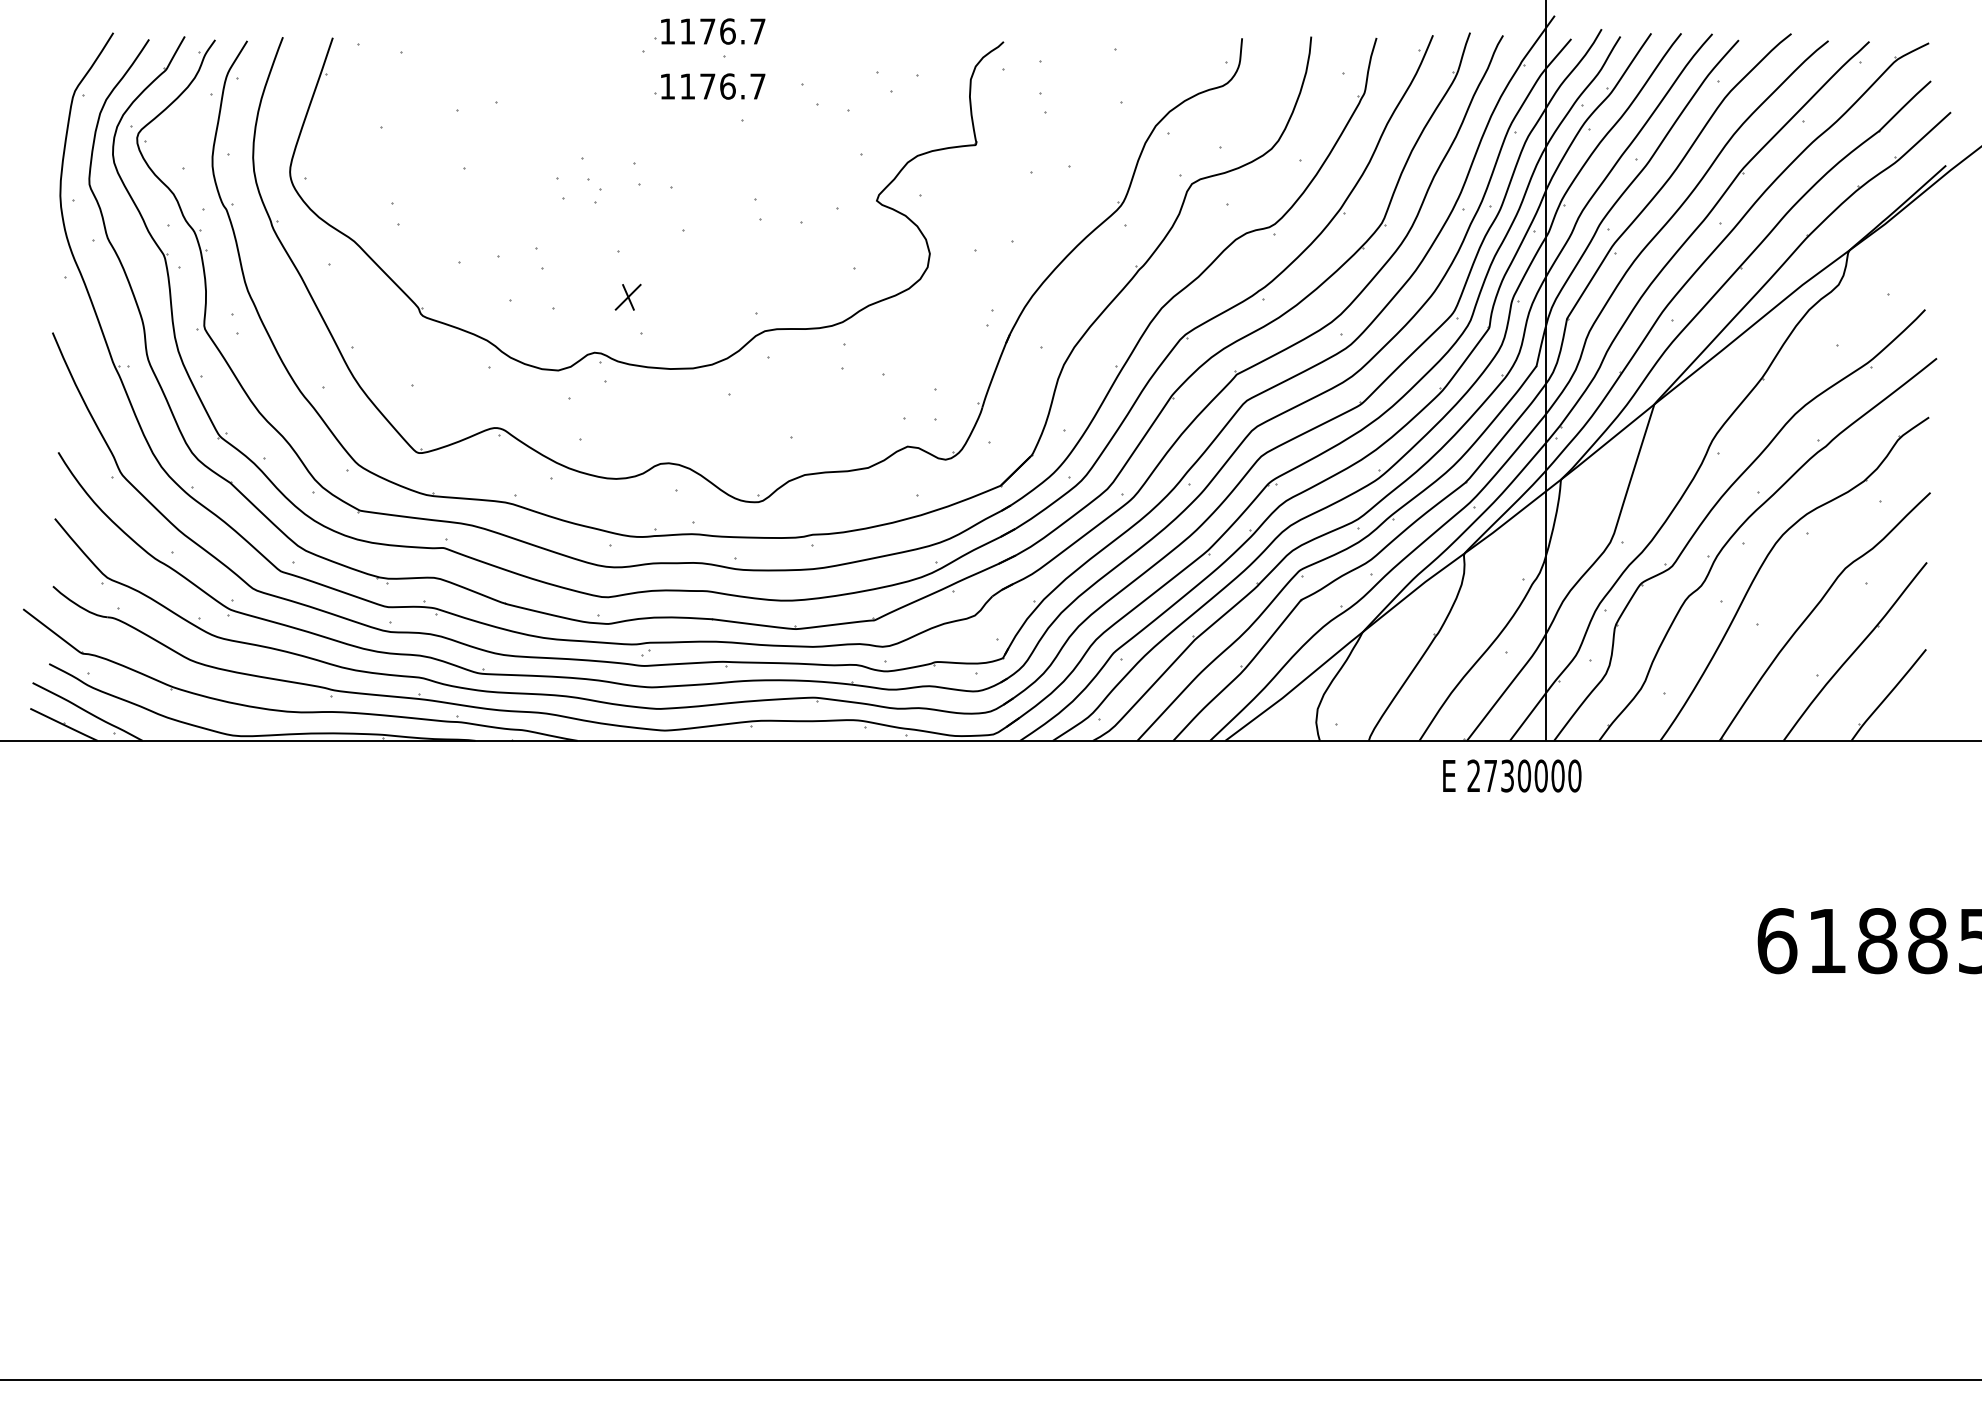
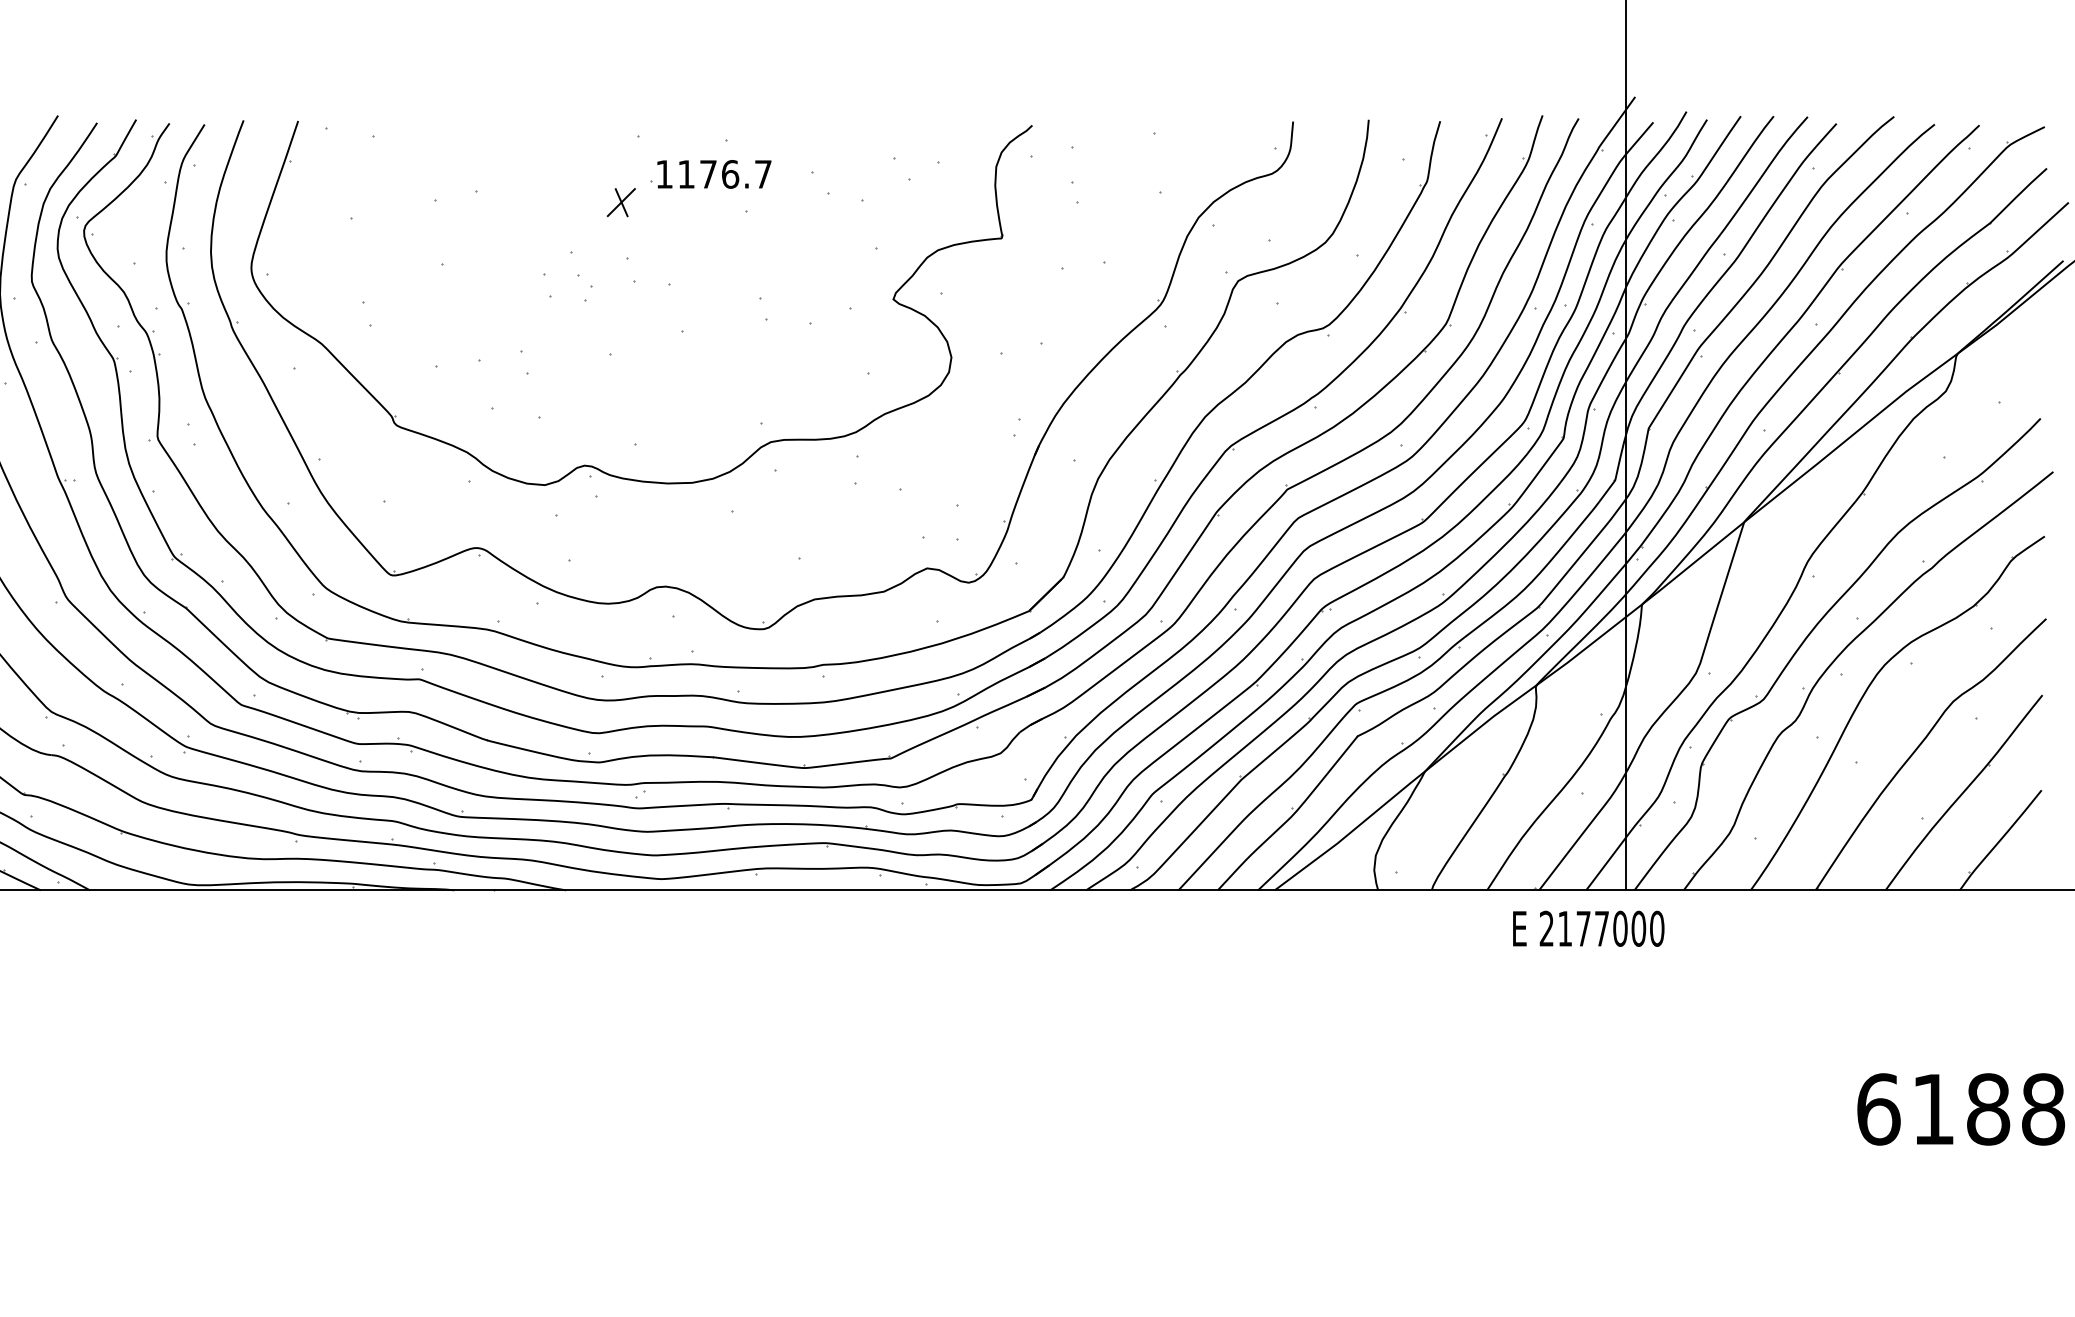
part: (709, 31) -> (710, 114), removed
part: (627, 296) -> (620, 201), moved
text: (1507, 775) -> (1583, 928), 2730000 -> 2177000

